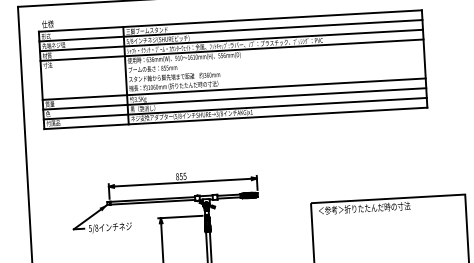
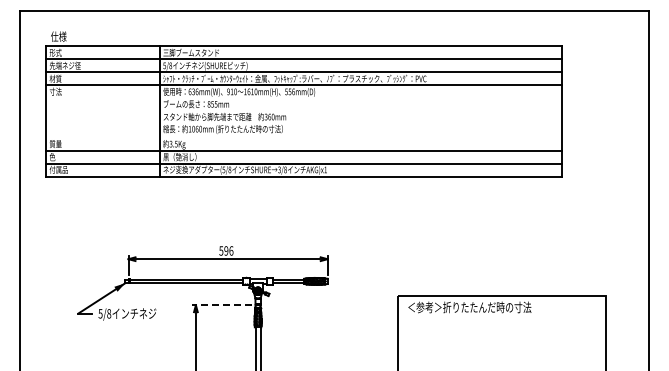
line: (233, 89) -> (303, 137), removed
text: (181, 176) -> (226, 250), 855 -> 596
line: (180, 217) -> (222, 305), solid -> dashed

